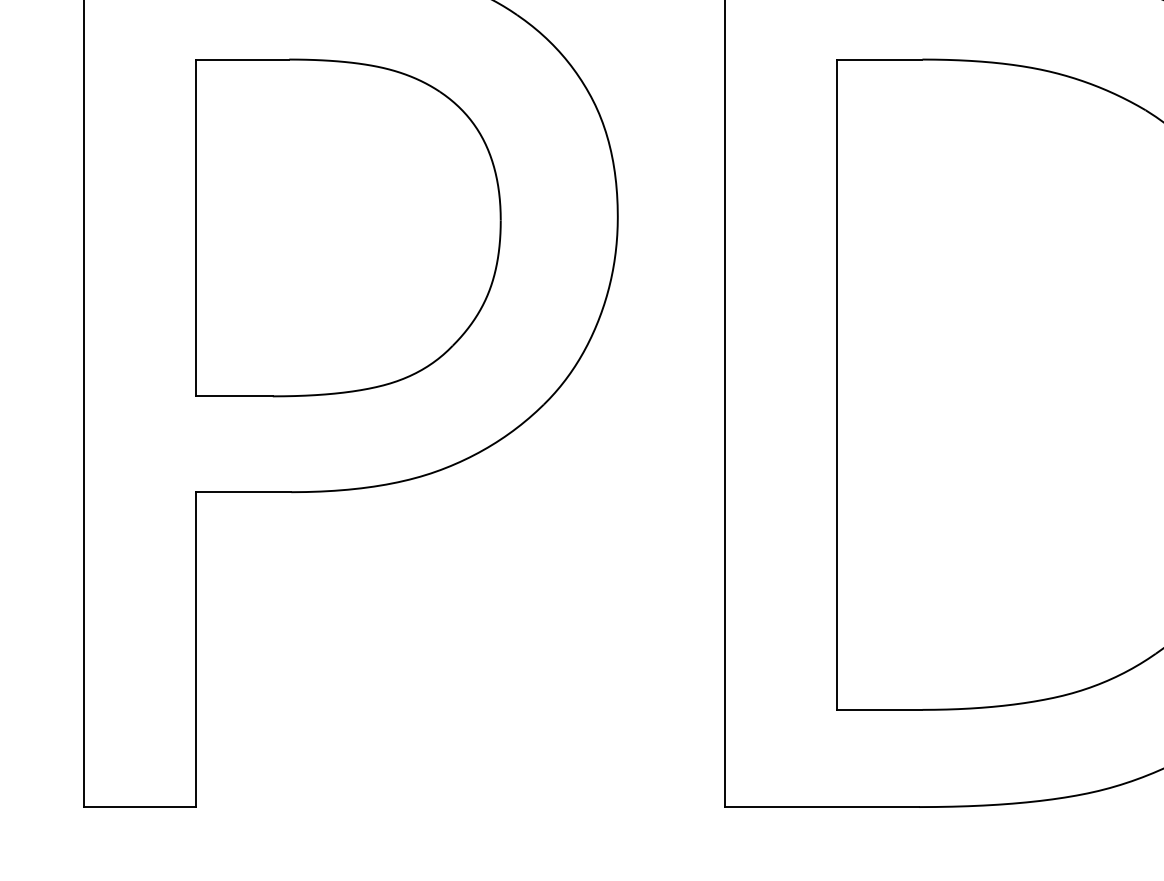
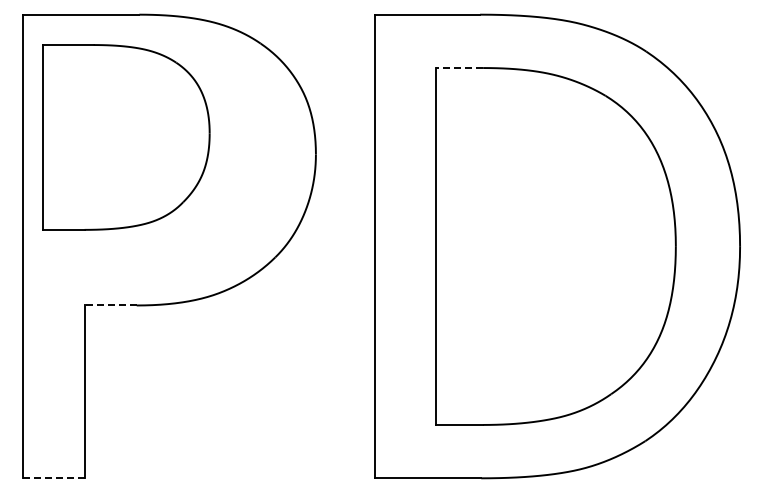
line: (879, 60) -> (459, 68), solid -> dashed
part: (349, 228) -> (126, 137), moved
line: (243, 492) -> (110, 305), solid -> dashed
line: (139, 807) -> (53, 478), solid -> dashed

